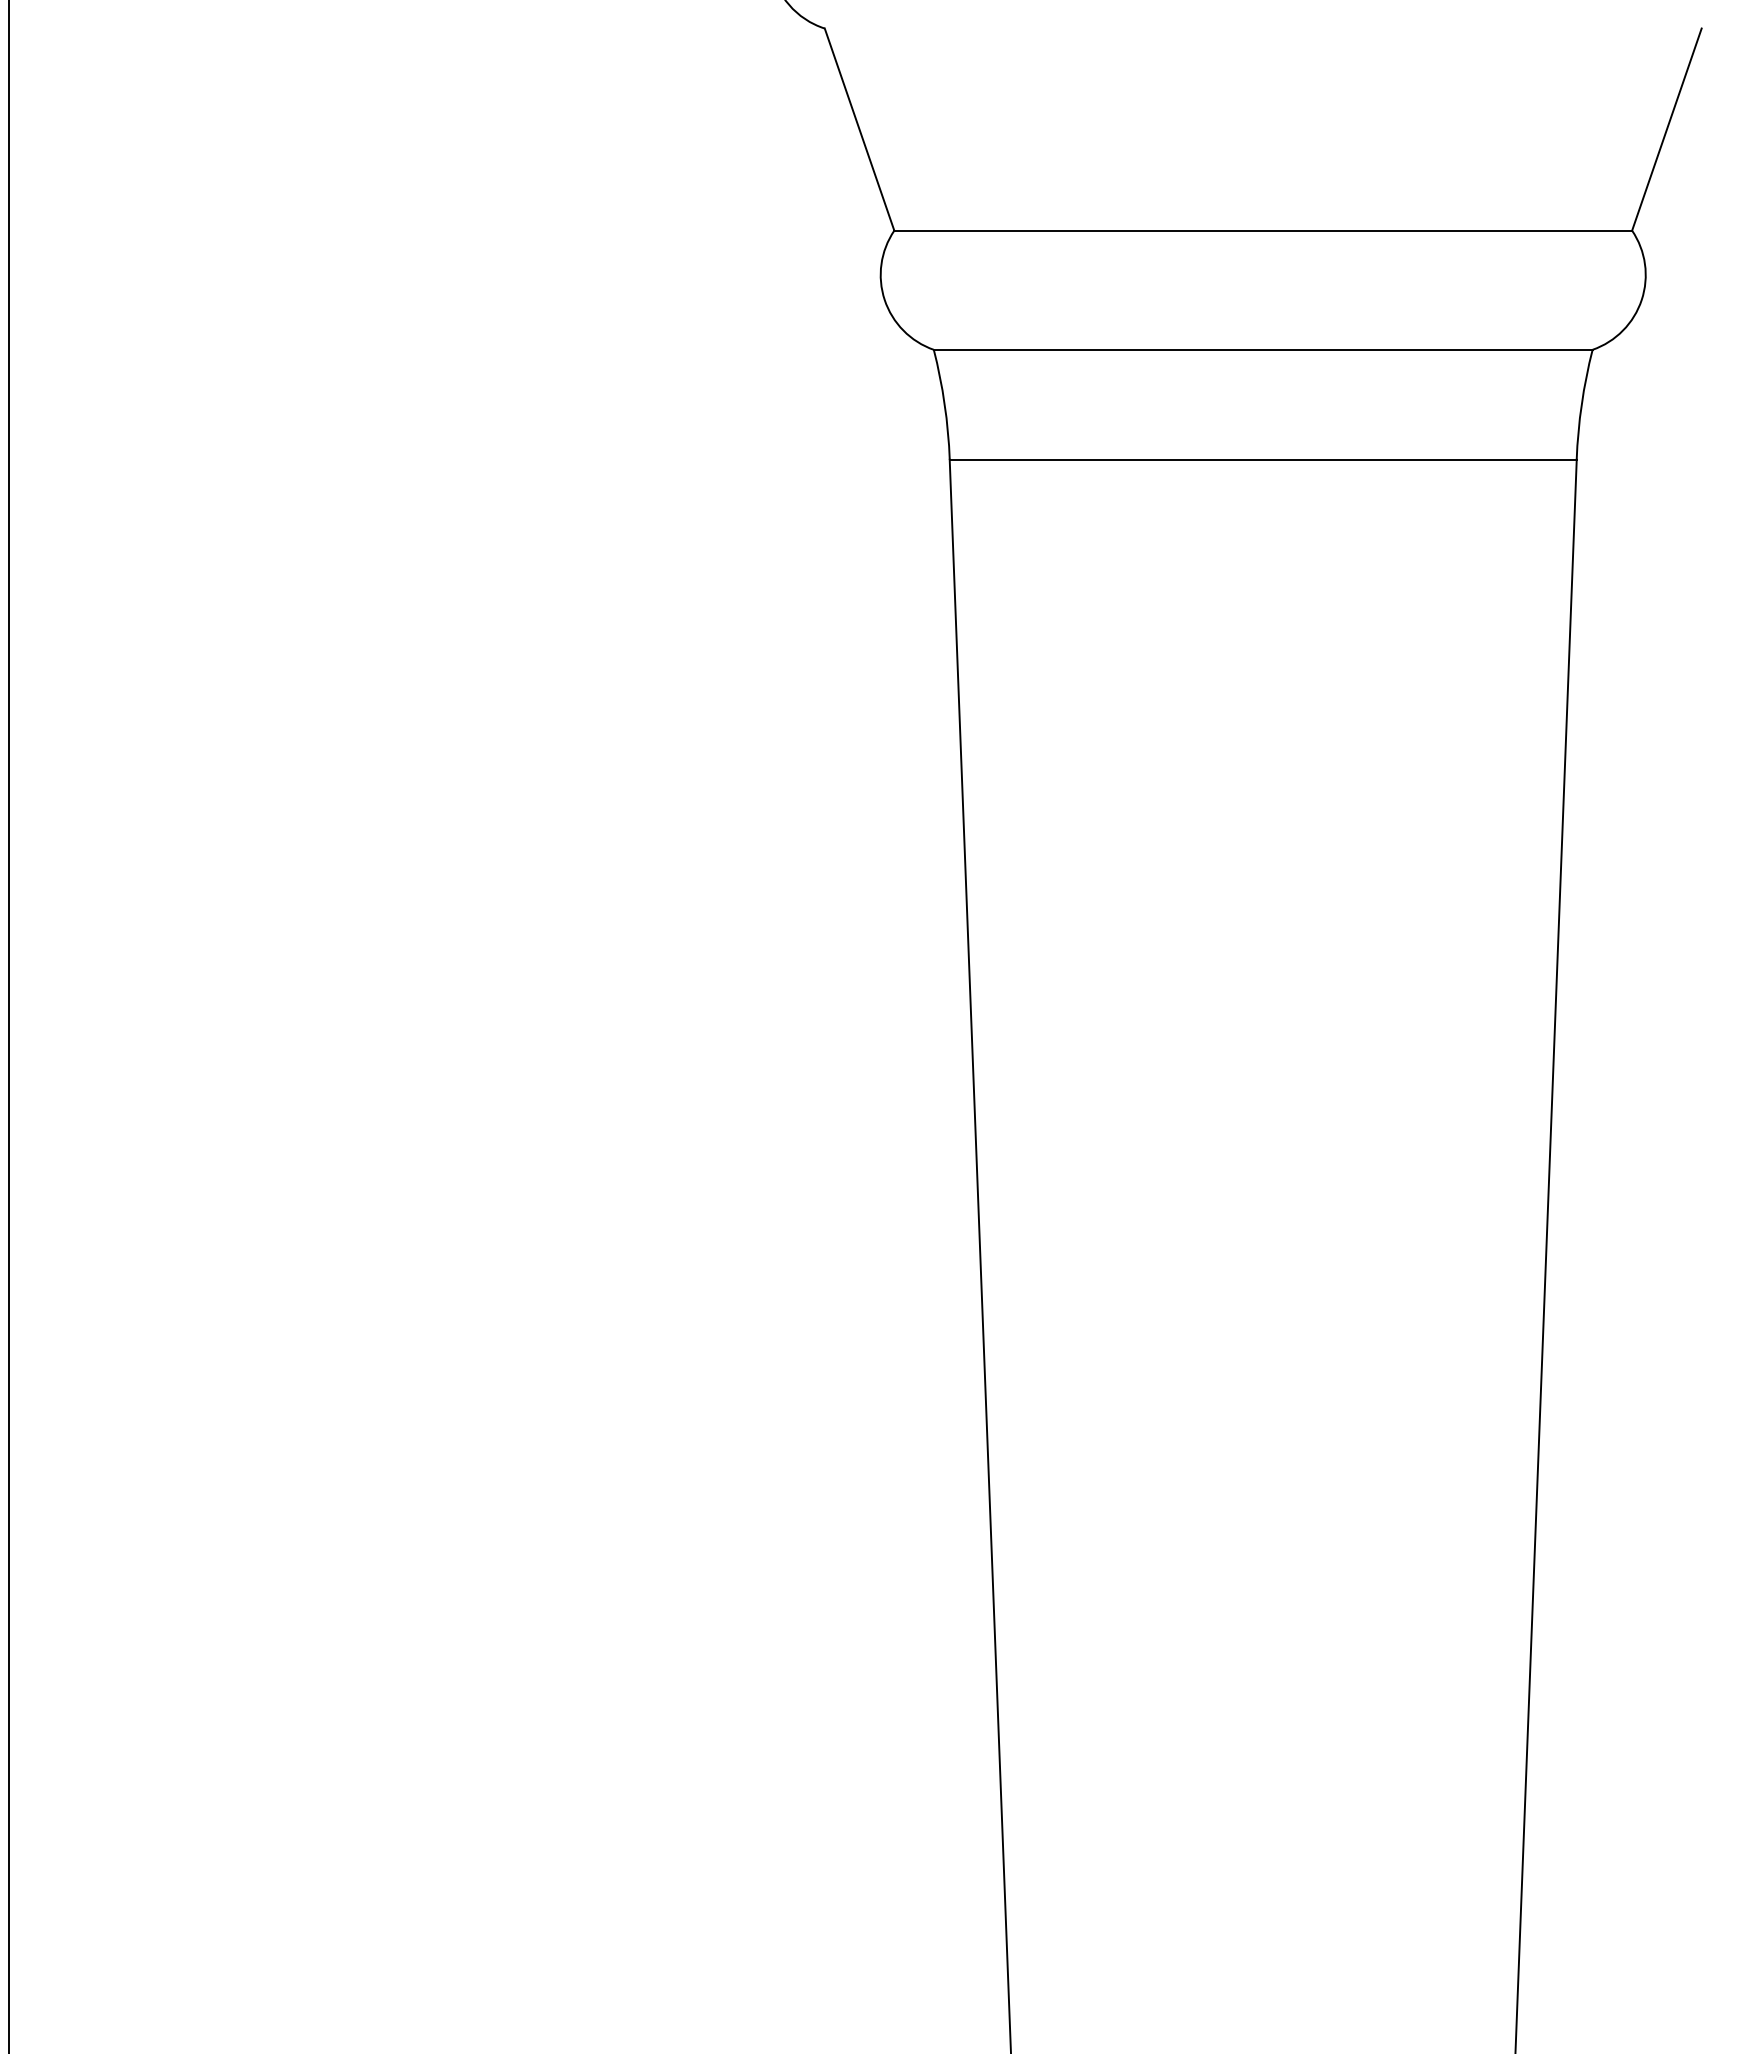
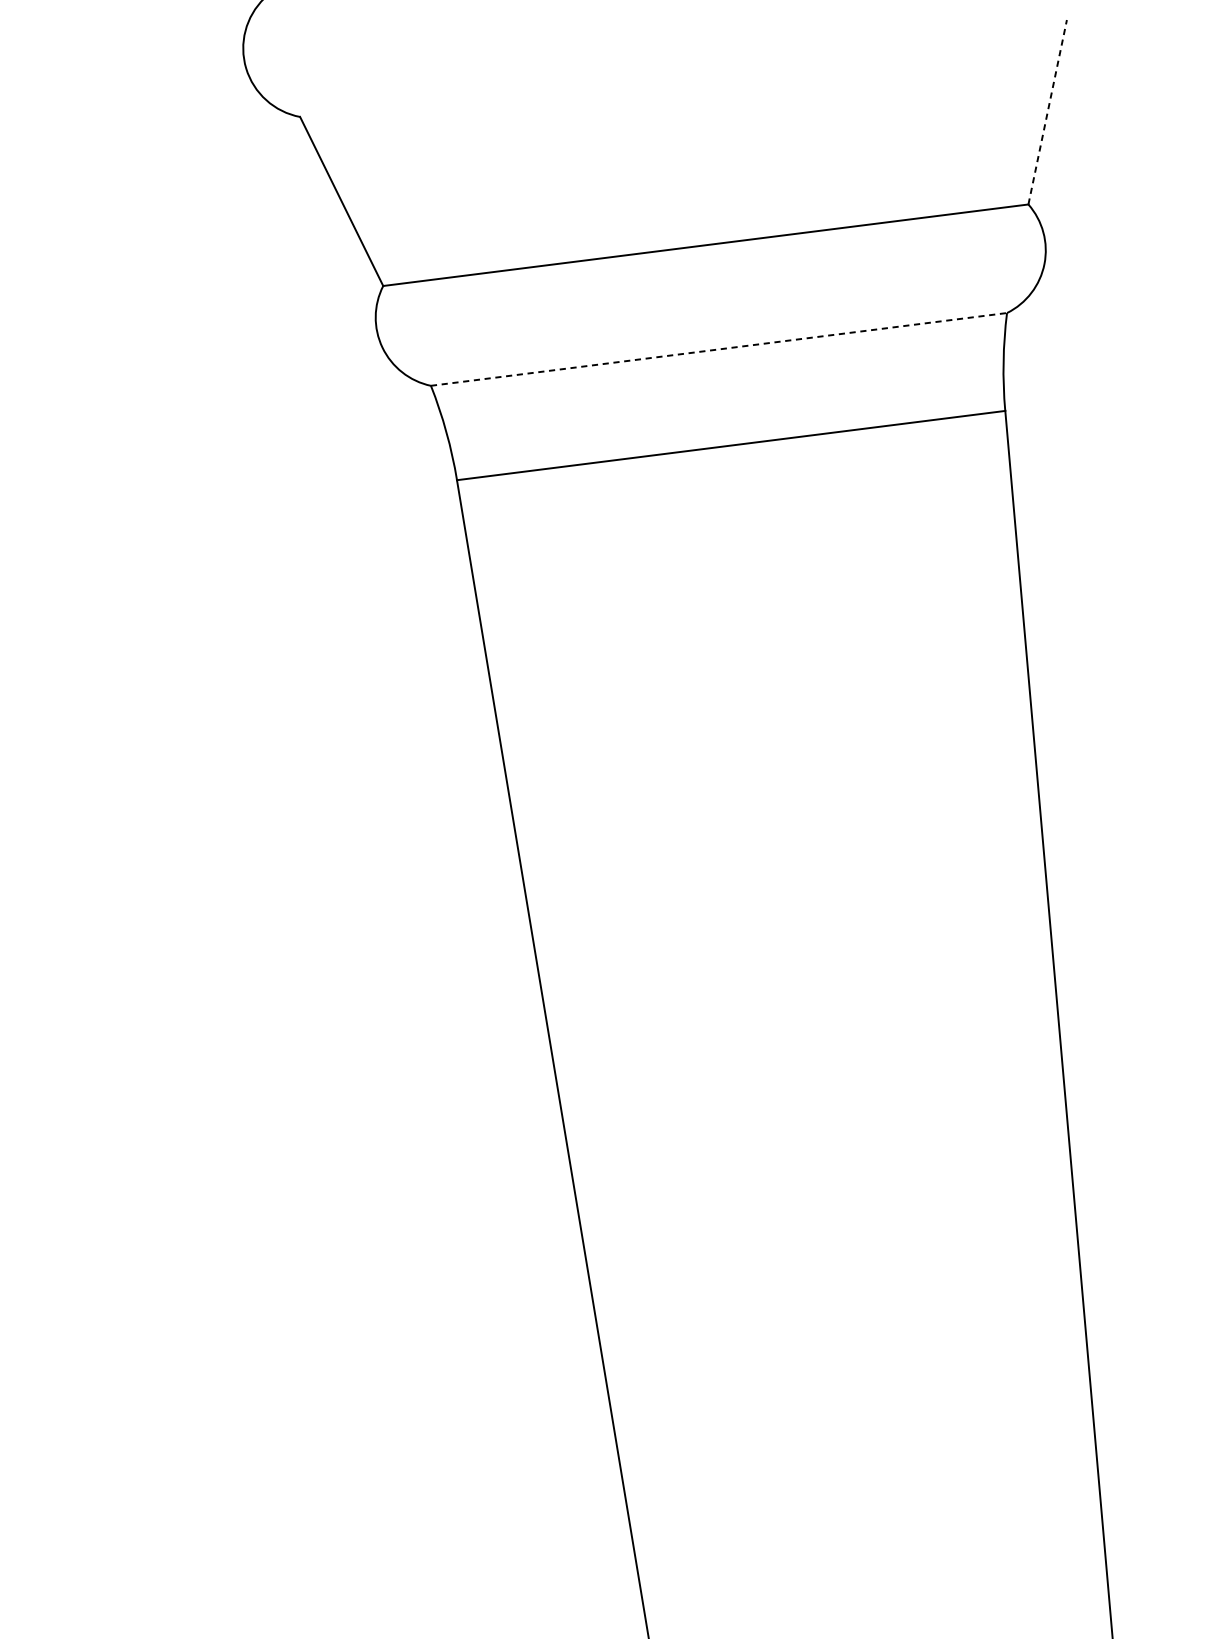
line: (1666, 129) -> (1047, 112), solid -> dashed
line: (1263, 349) -> (719, 349), solid -> dashed

